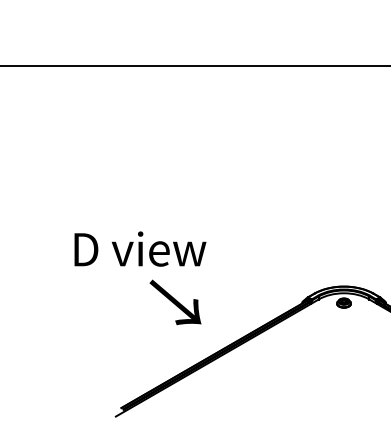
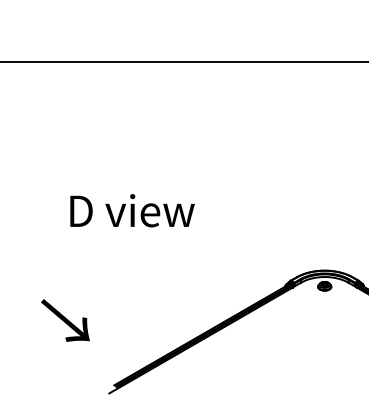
text: (140, 248) -> (132, 210), moved
text: (175, 302) -> (65, 320), moved

